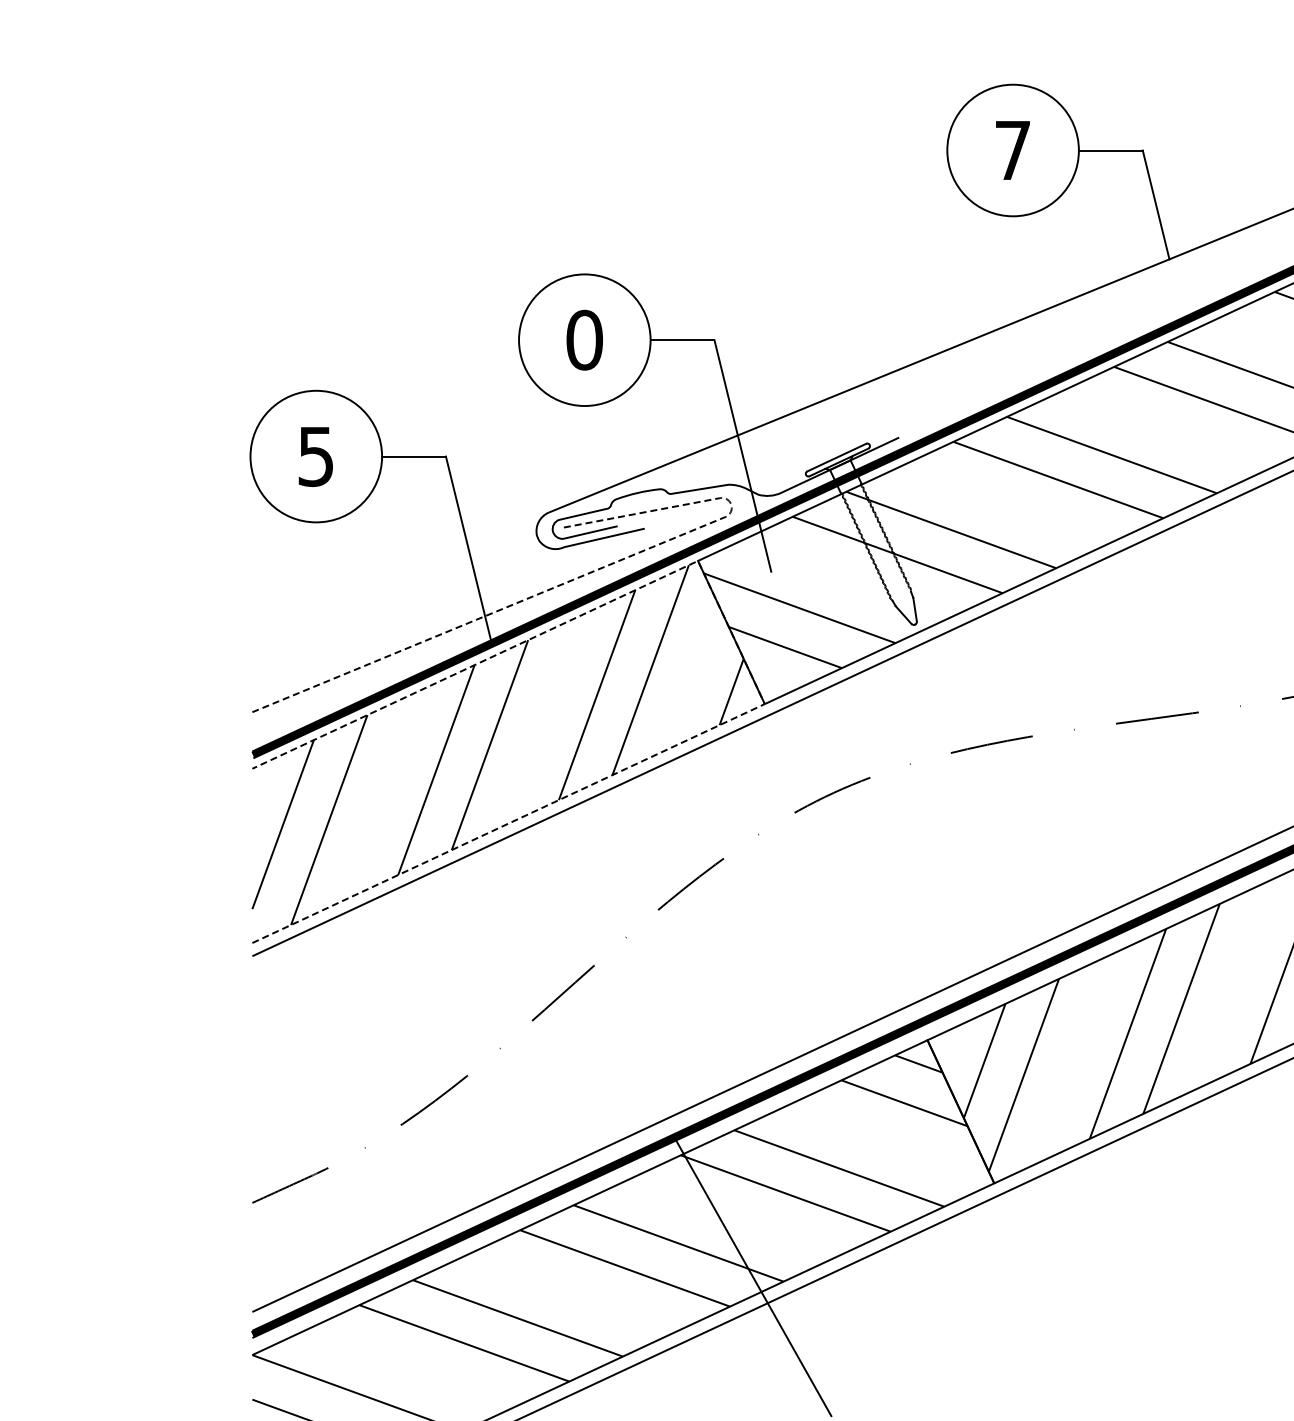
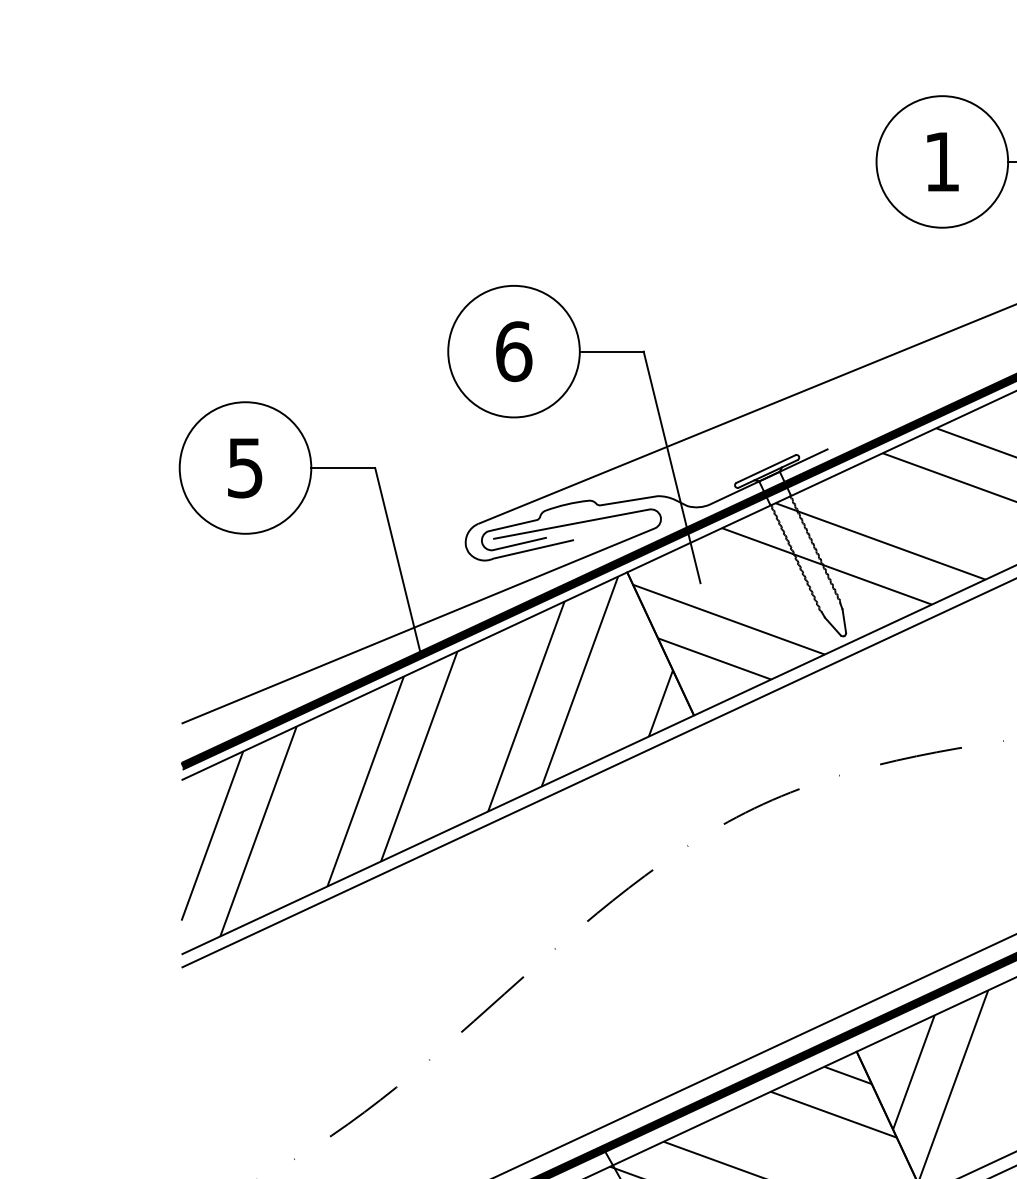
text: (1012, 150) -> (941, 161), 7 -> 1
text: (584, 339) -> (513, 350), 0 -> 6
line: (584, 575) -> (513, 586), dashed -> solid
line: (747, 666) -> (676, 677), dashed -> solid

